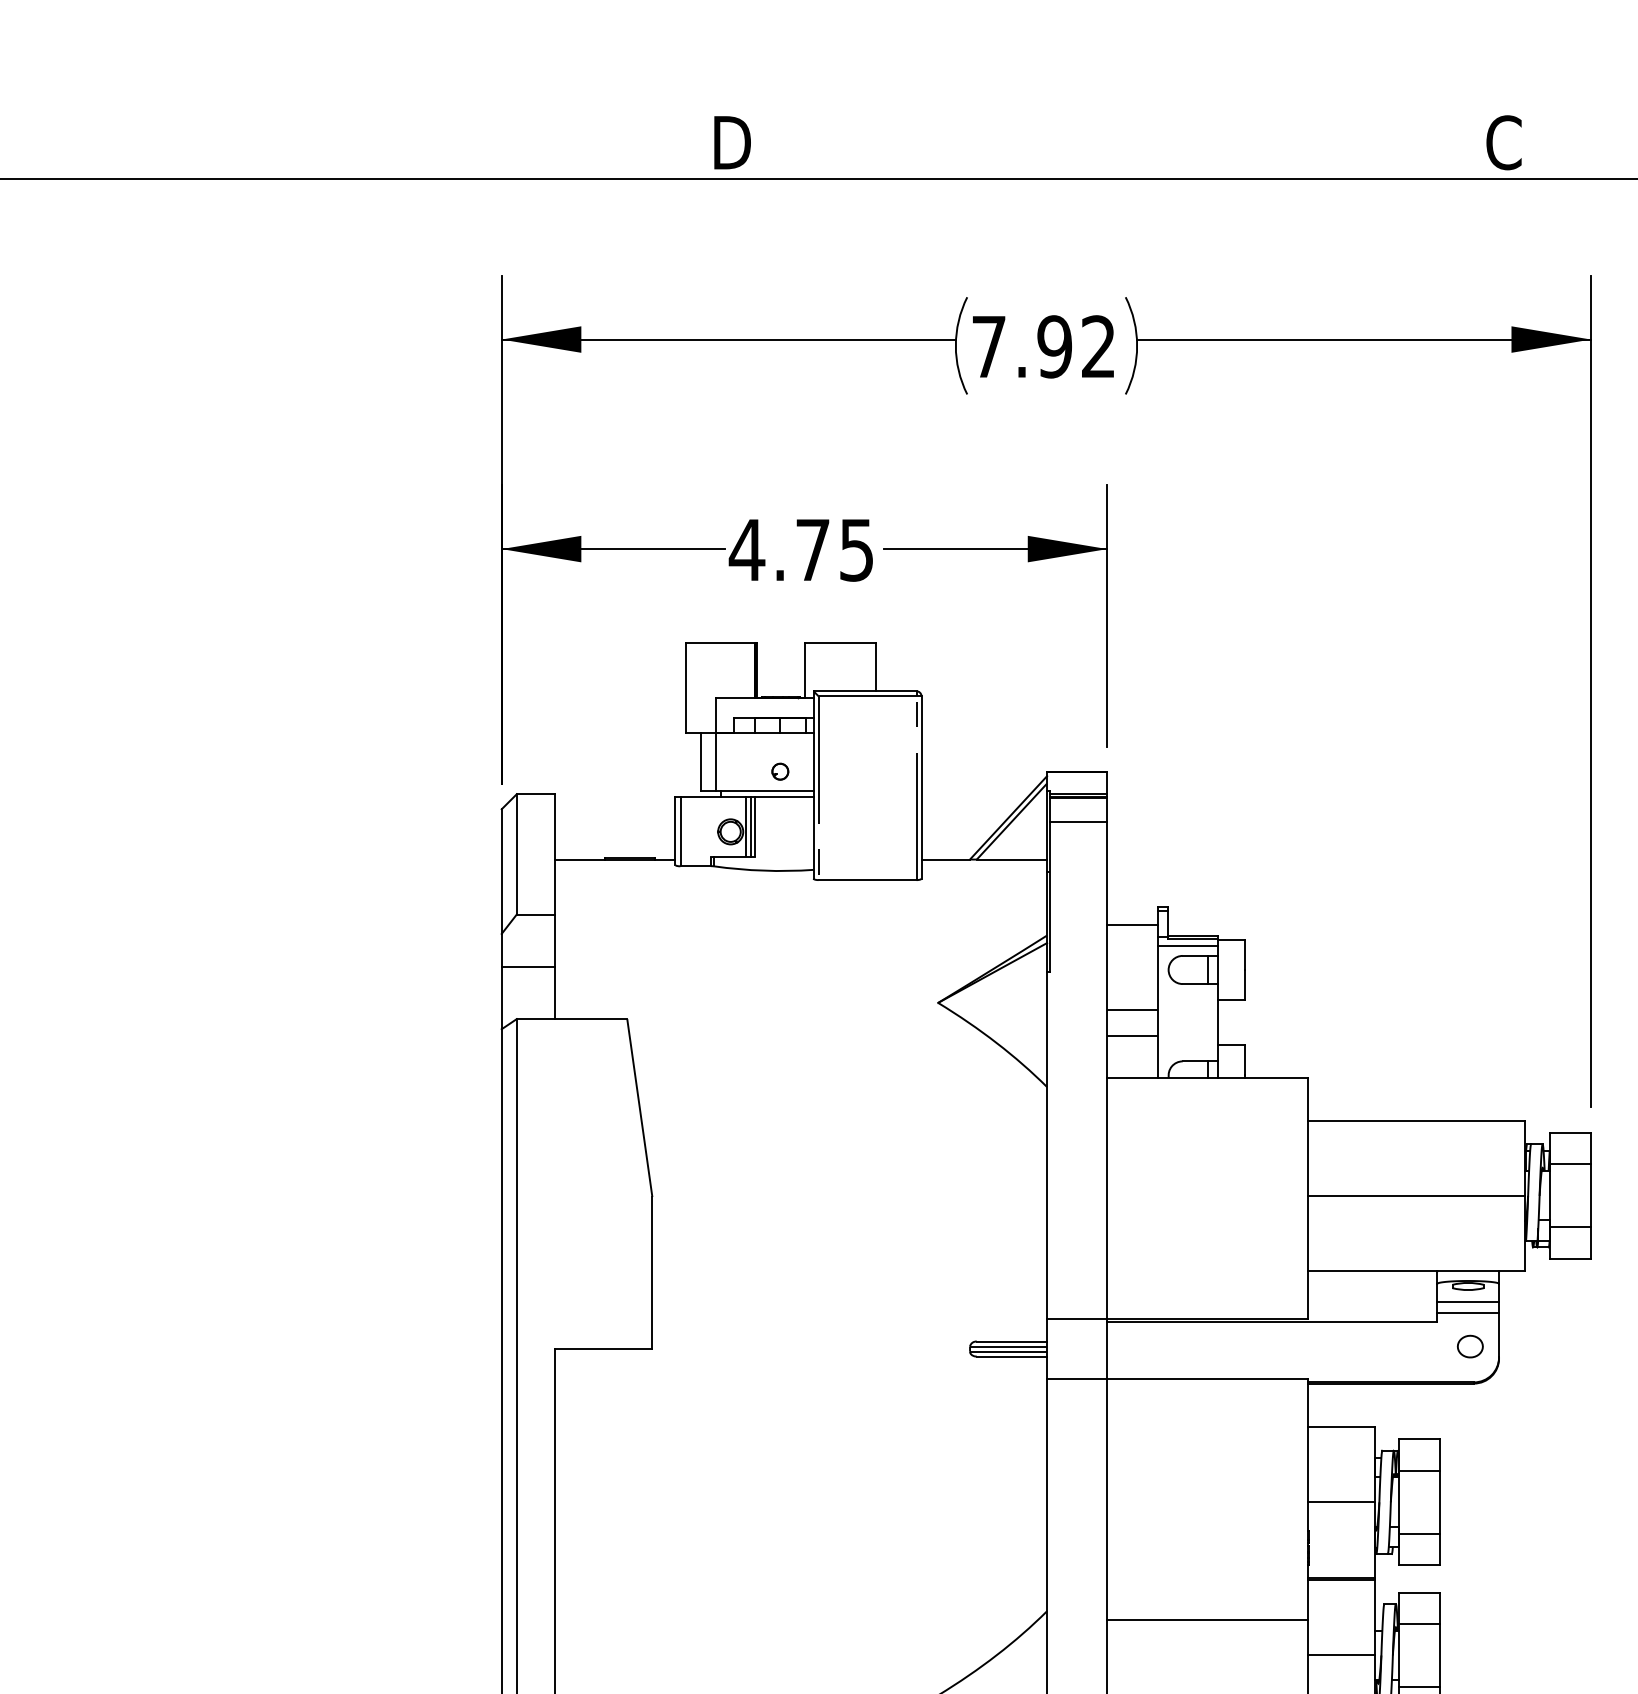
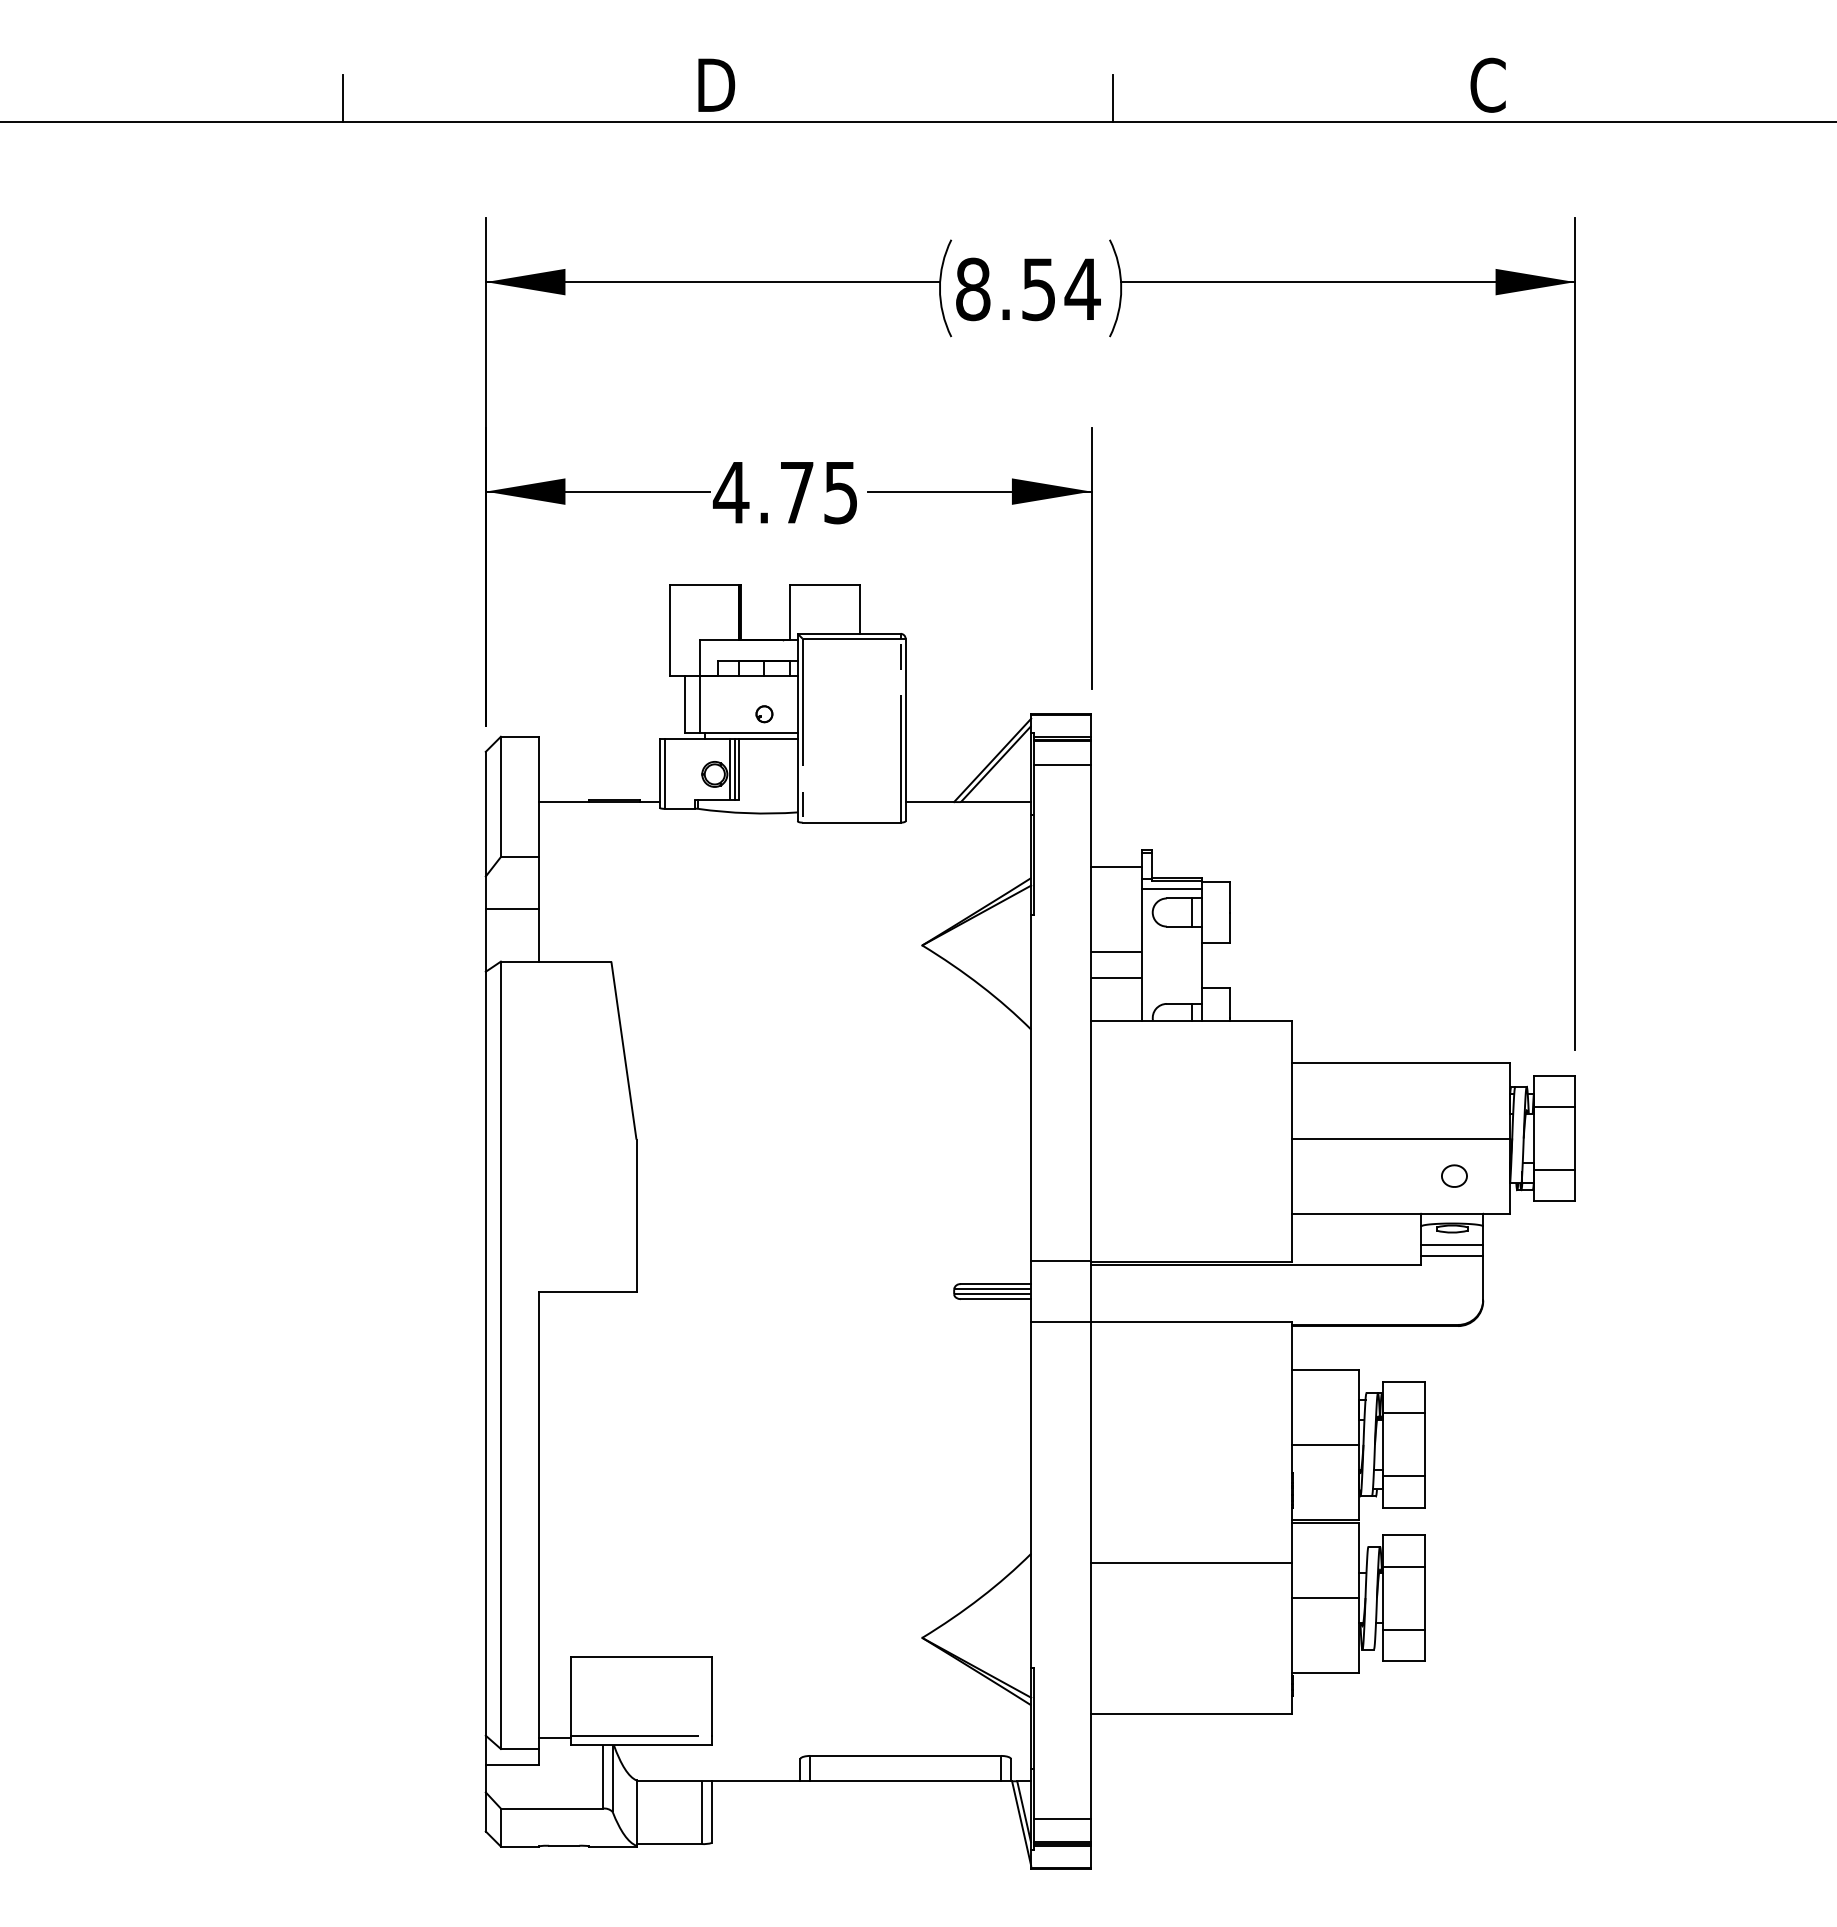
line: (358, 155) -> (342, 98), added
line: (1129, 155) -> (1113, 98), added
text: (1044, 346) -> (1028, 289), 7.92 -> 8.54
part: (1470, 1345) -> (1454, 1175), moved

